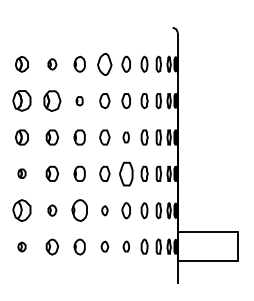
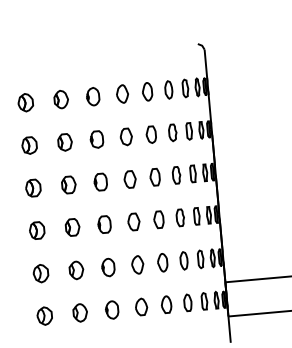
part: (104, 63) -> (122, 93), size x0.71
part: (52, 64) -> (61, 99), size x1.43
part: (52, 100) -> (65, 141), size x0.71
part: (21, 101) -> (29, 146), size x0.71
part: (79, 101) -> (96, 140), size x1.67
part: (125, 137) -> (154, 177), size x1.43
part: (21, 173) -> (36, 230), size x1.67
part: (125, 173) -> (157, 219), size x0.62
part: (21, 210) -> (40, 273), size x0.71
part: (52, 210) -> (76, 270), size x1.43
part: (79, 210) -> (108, 267), size x0.71
part: (104, 210) -> (137, 264), size x1.67
part: (21, 246) -> (44, 315), size x1.67
part: (104, 246) -> (141, 306), size x1.43
part: (126, 246) -> (166, 304), size x1.43

